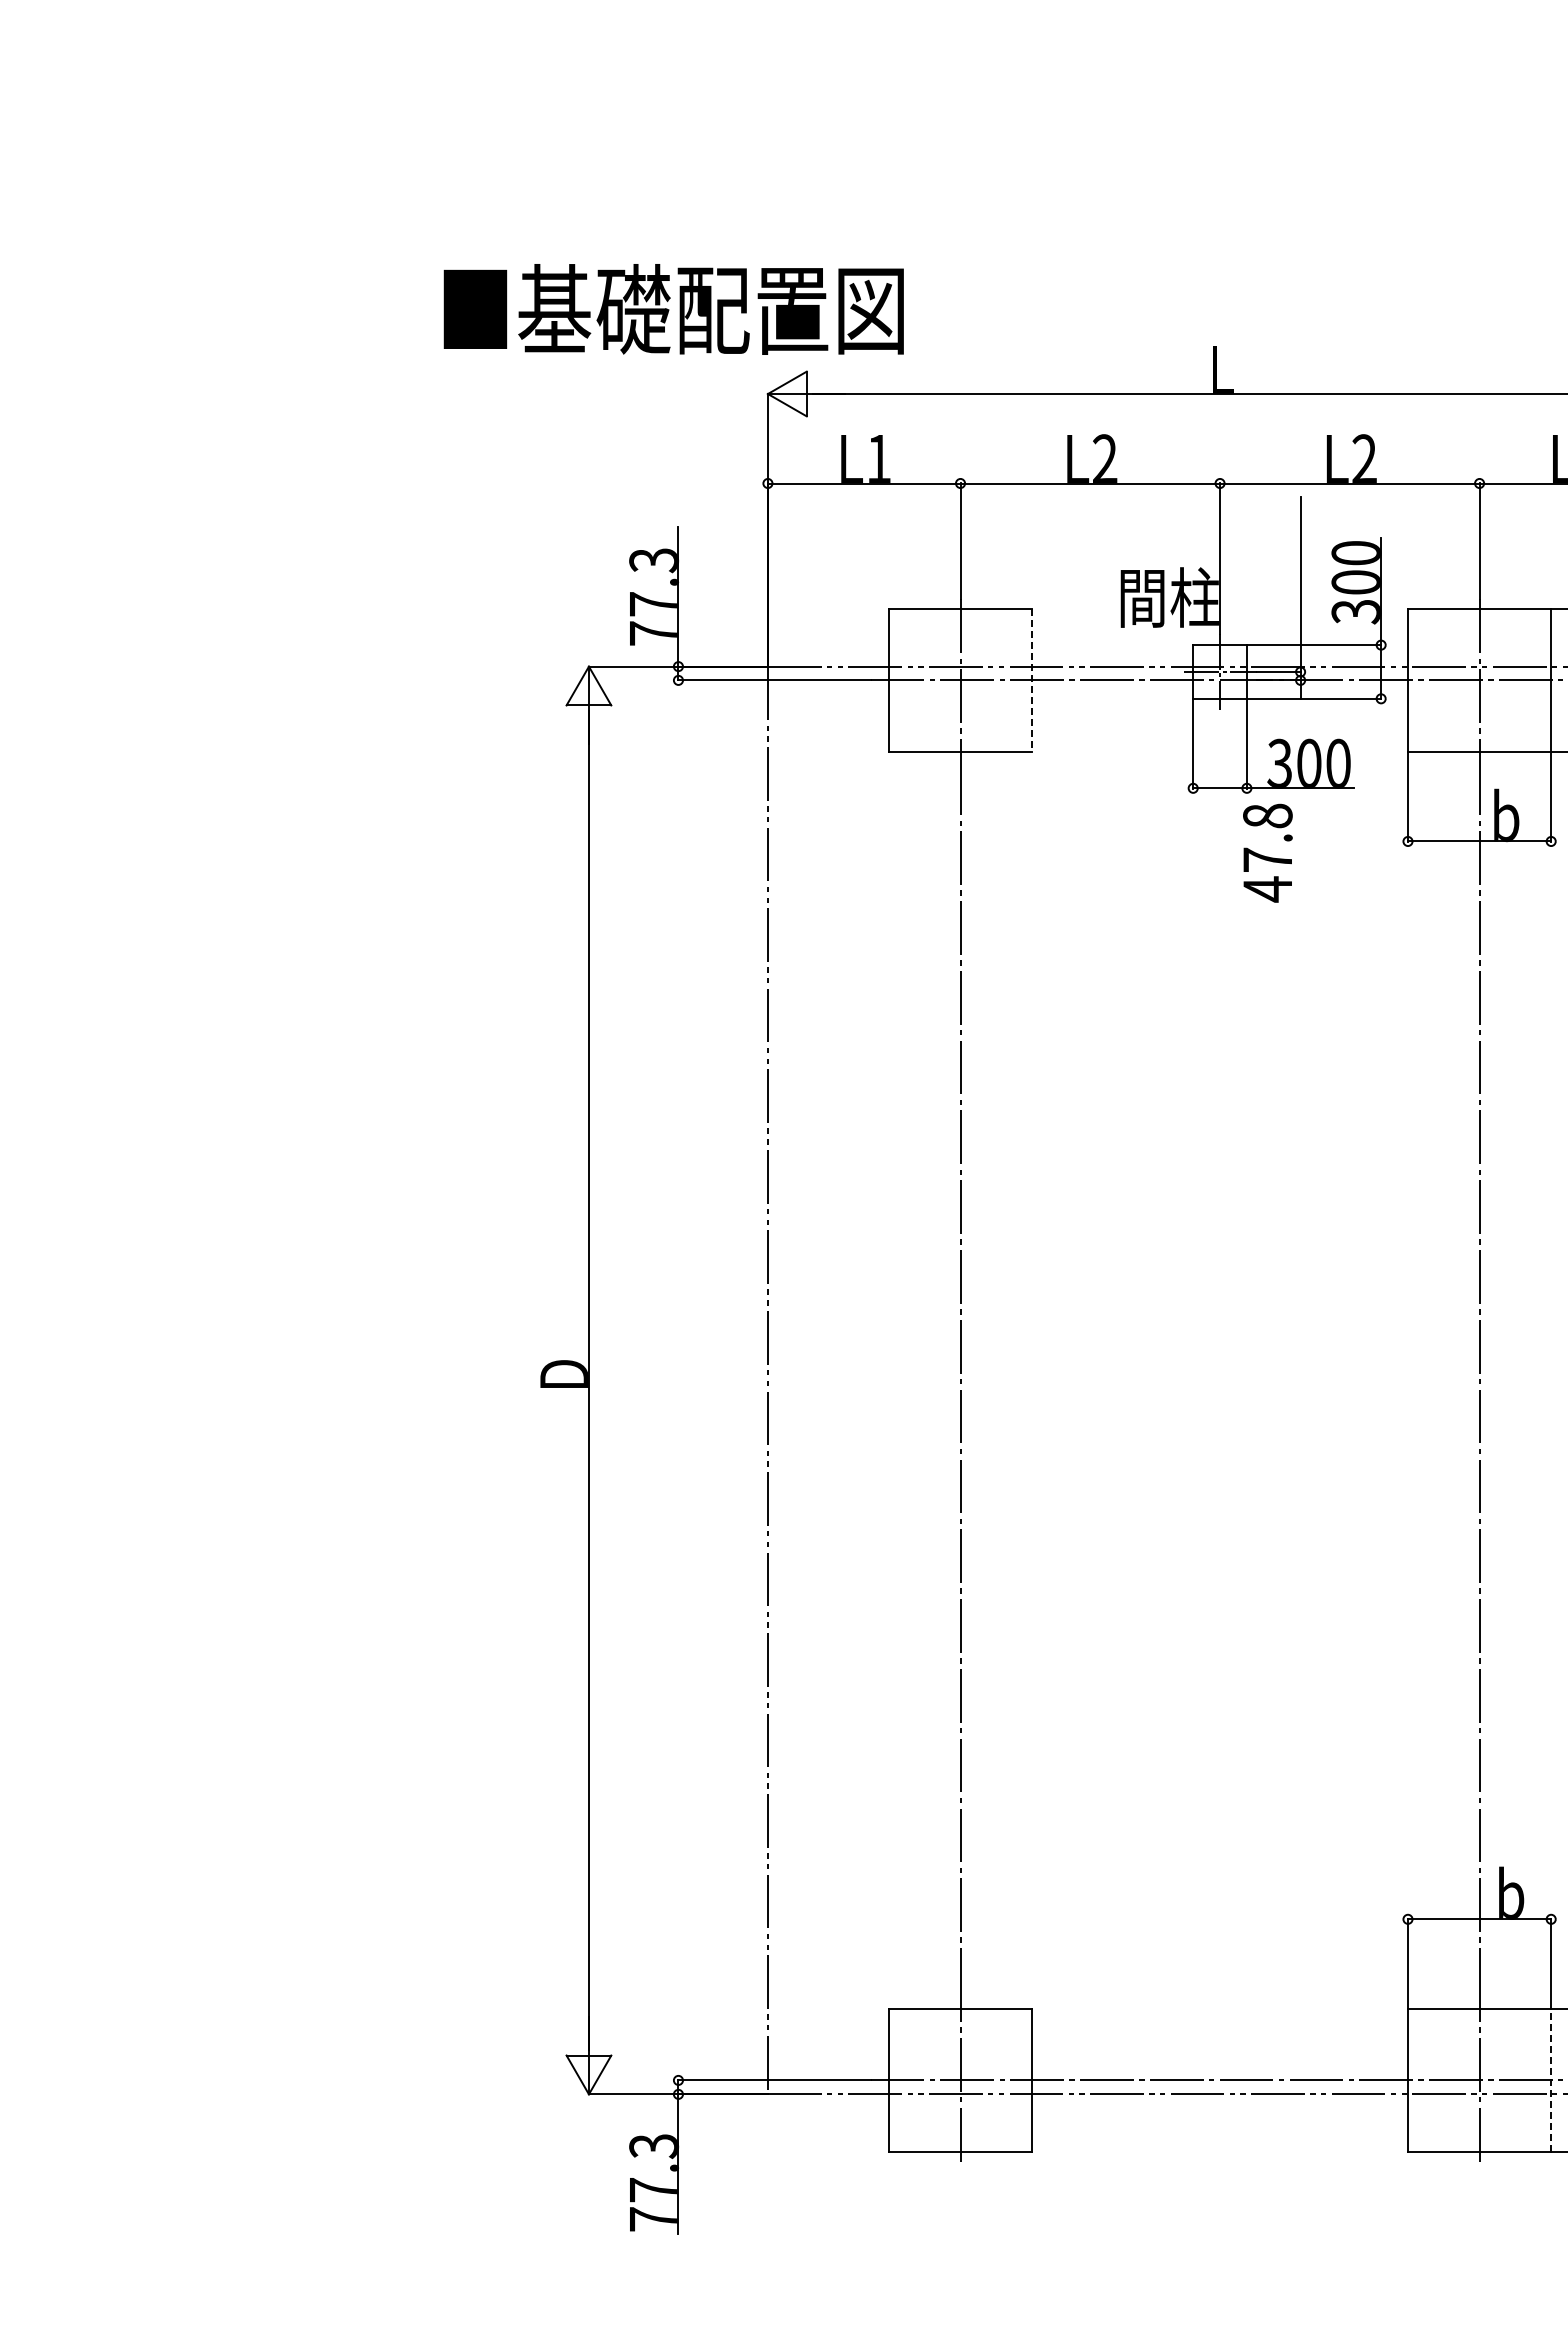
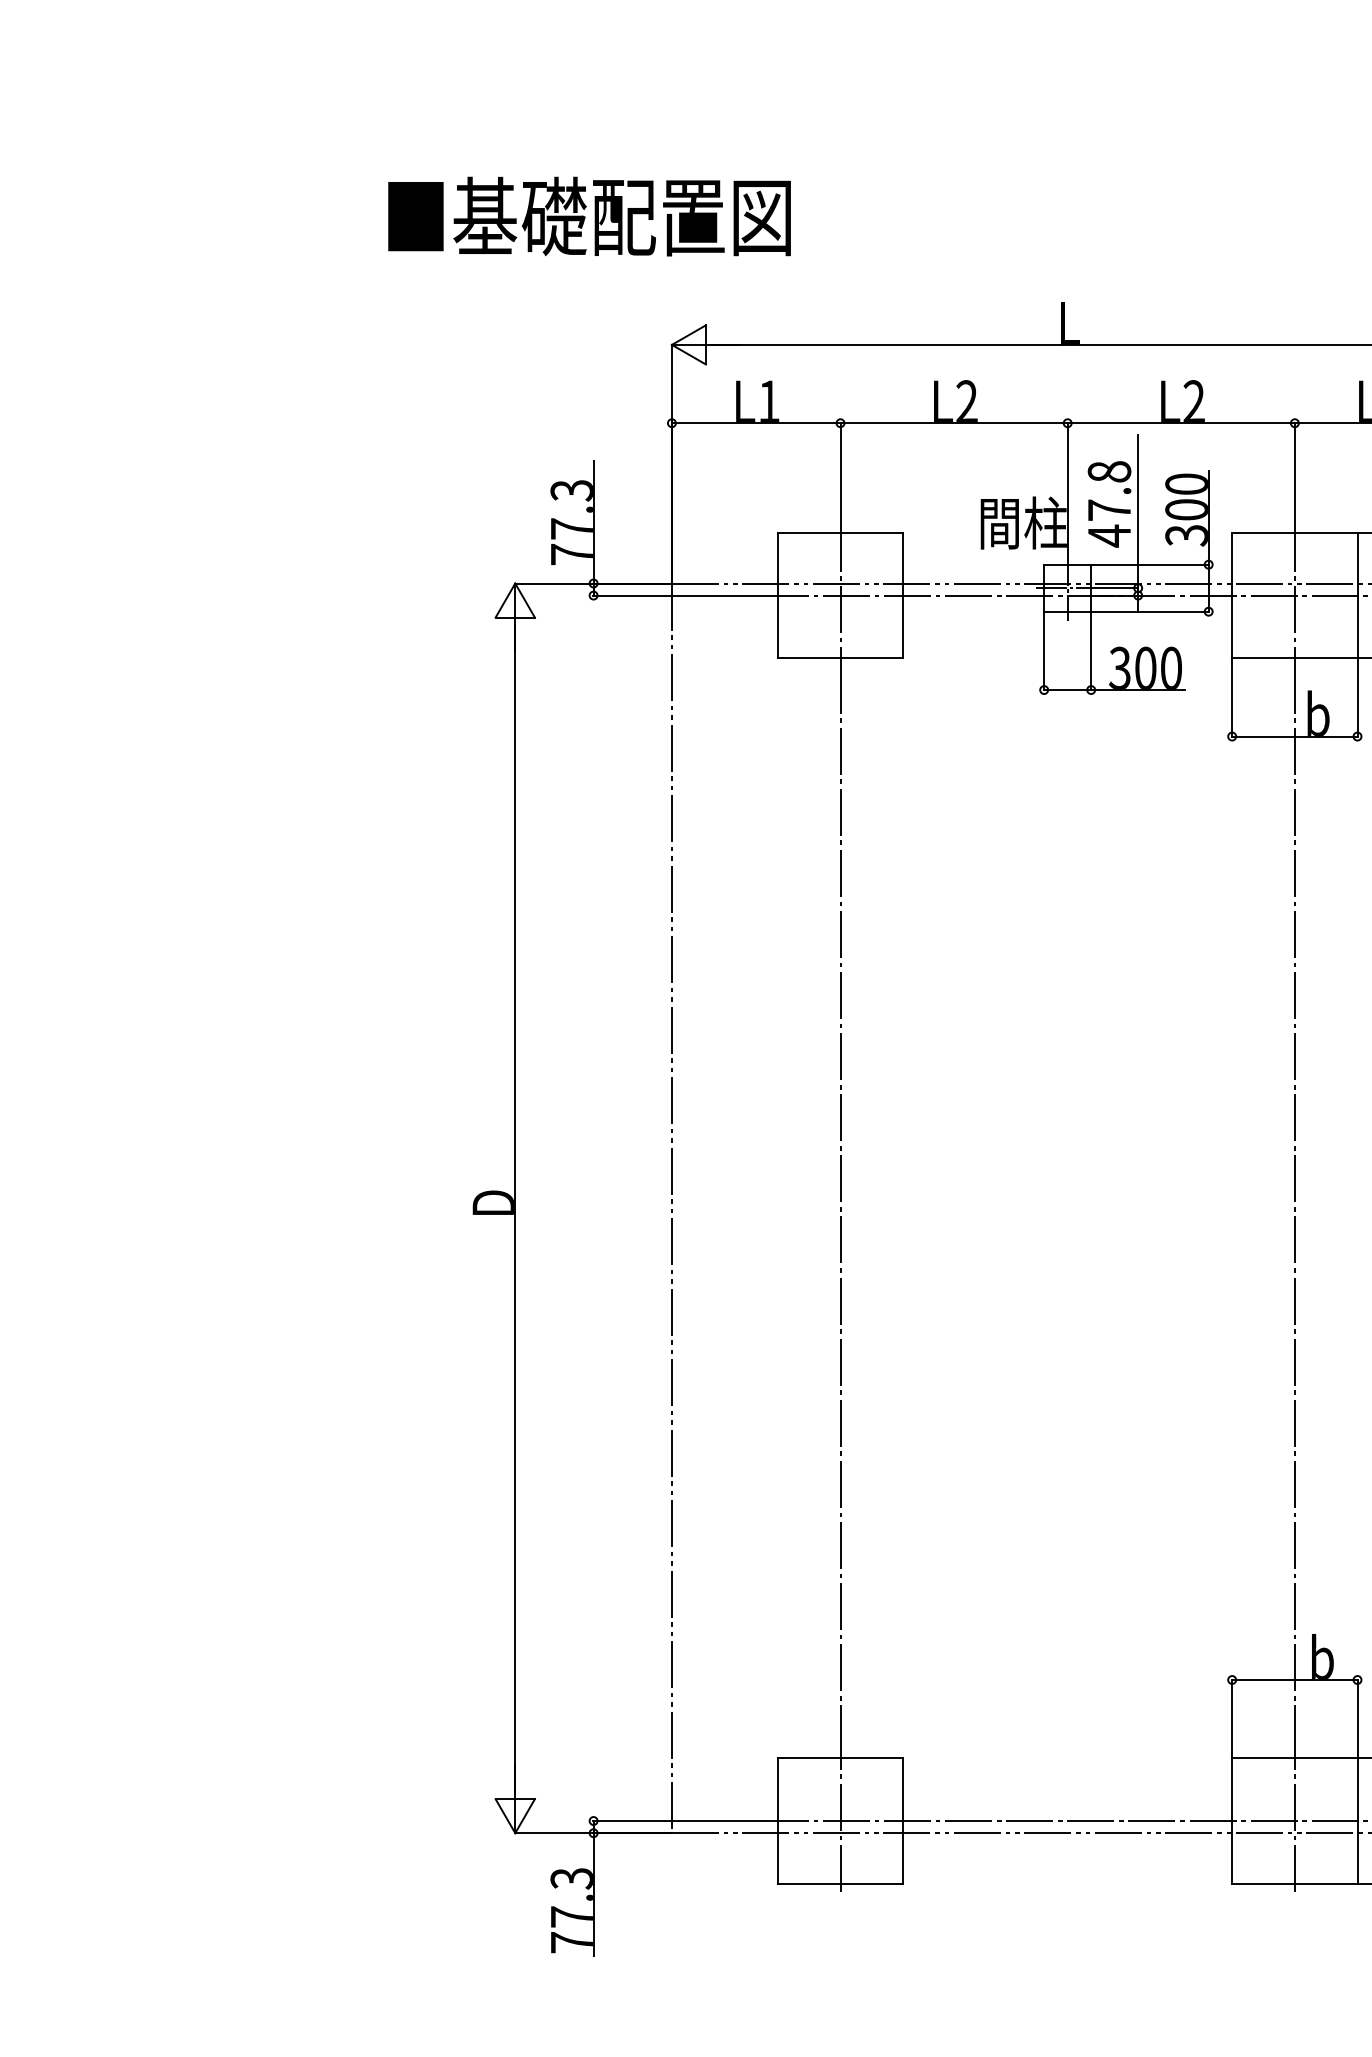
text: (673, 309) -> (589, 216), moved
line: (1032, 680) -> (903, 595), dashed -> solid
text: (1267, 852) -> (1109, 503), moved
line: (1551, 2080) -> (1357, 1821), dashed -> solid

